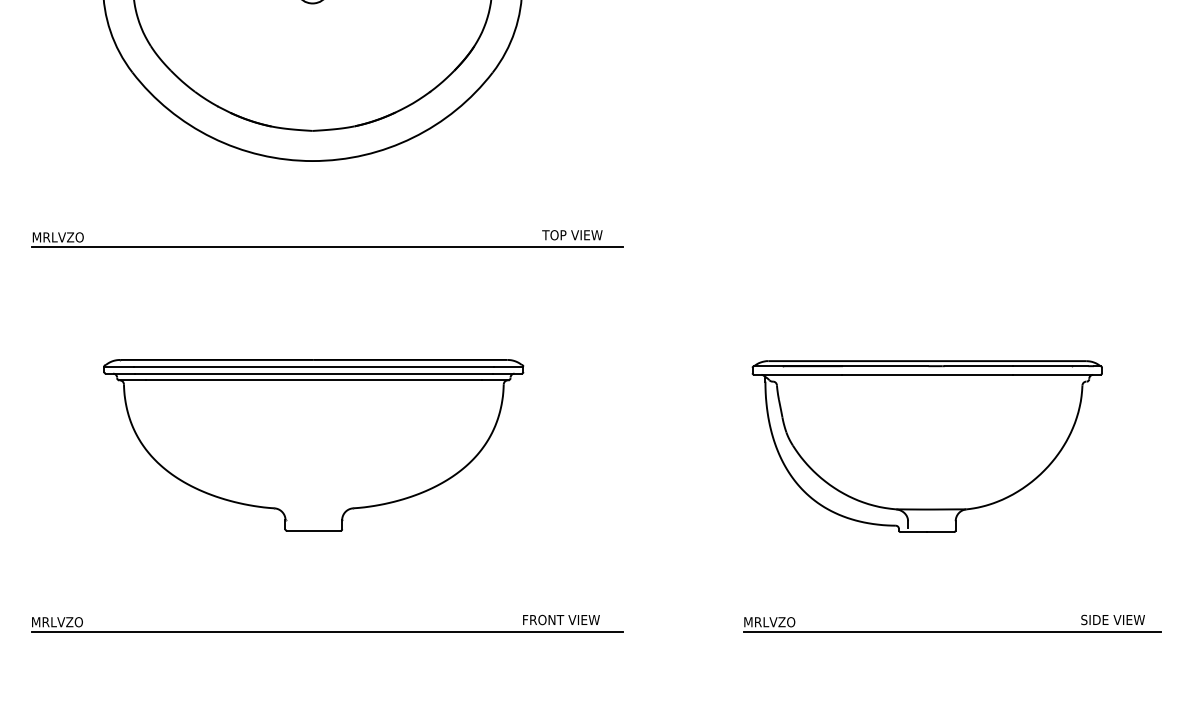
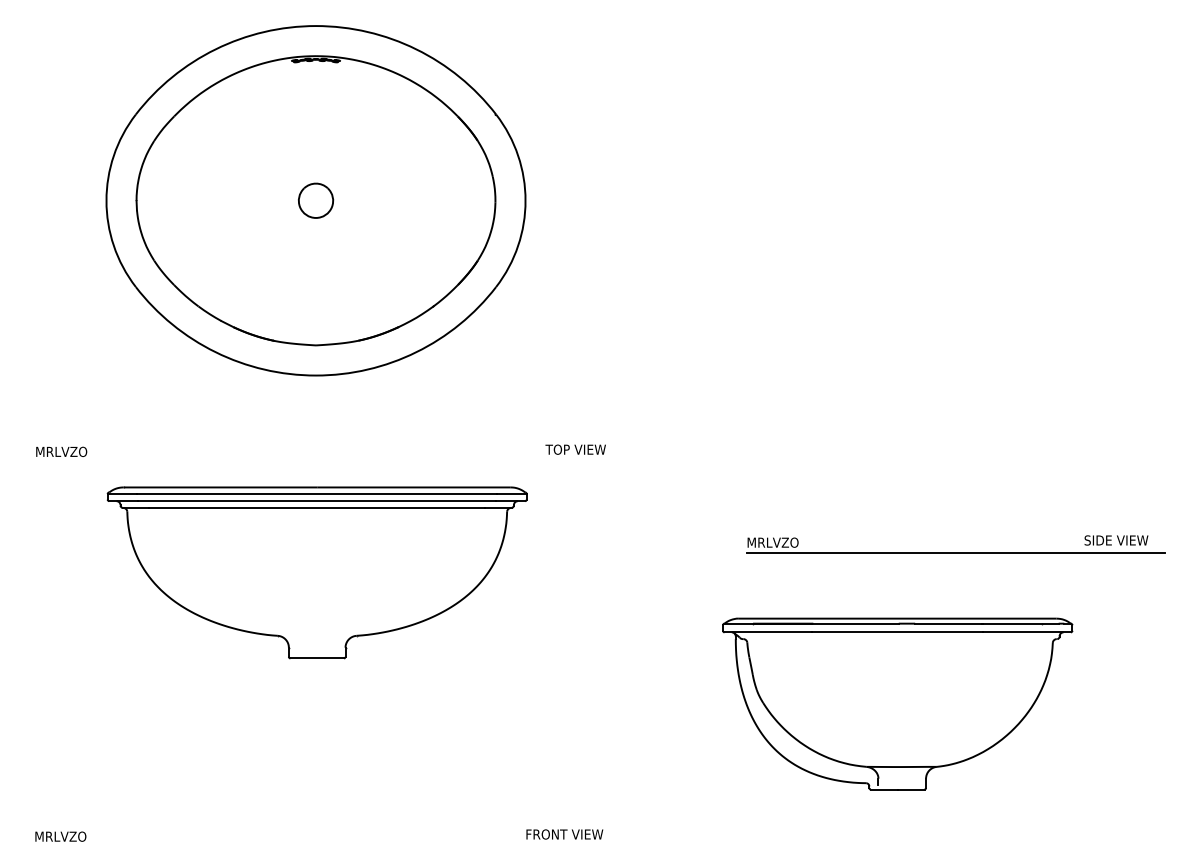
line: (327, 247) -> (330, 461), removed
part: (313, 445) -> (316, 572), moved
part: (927, 446) -> (897, 703), moved
line: (327, 632) -> (330, 846), removed
part: (952, 632) -> (955, 552), moved

